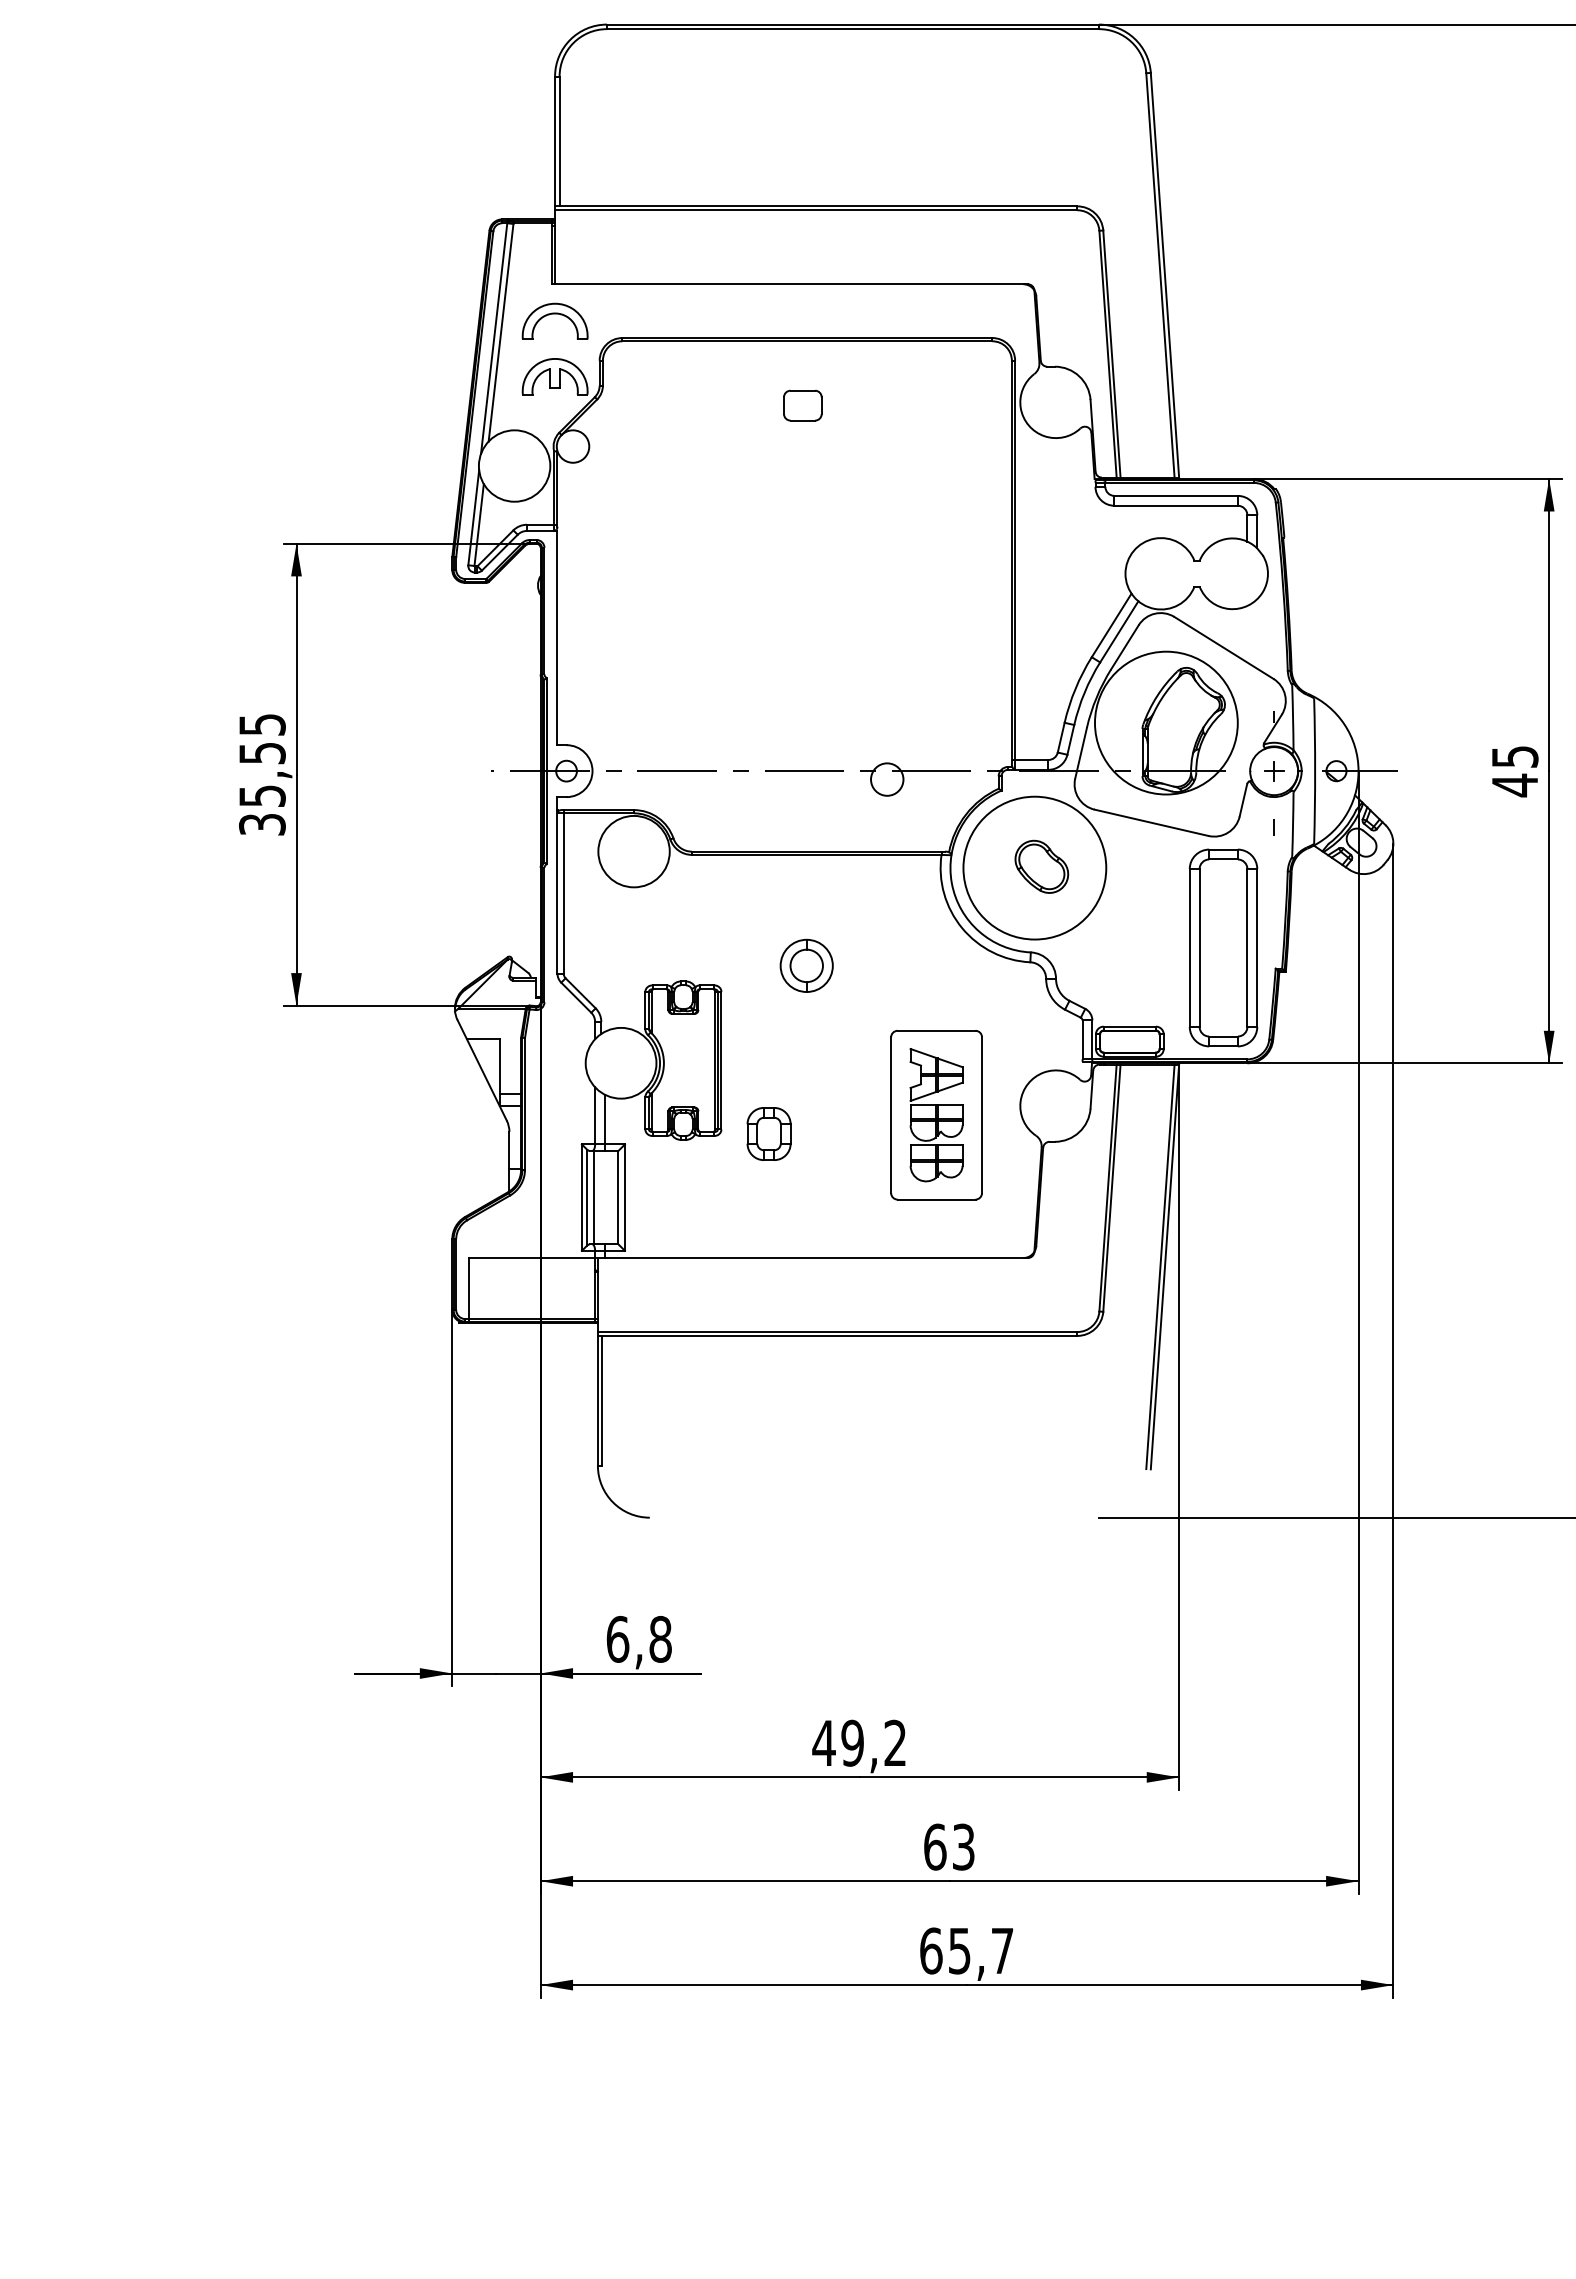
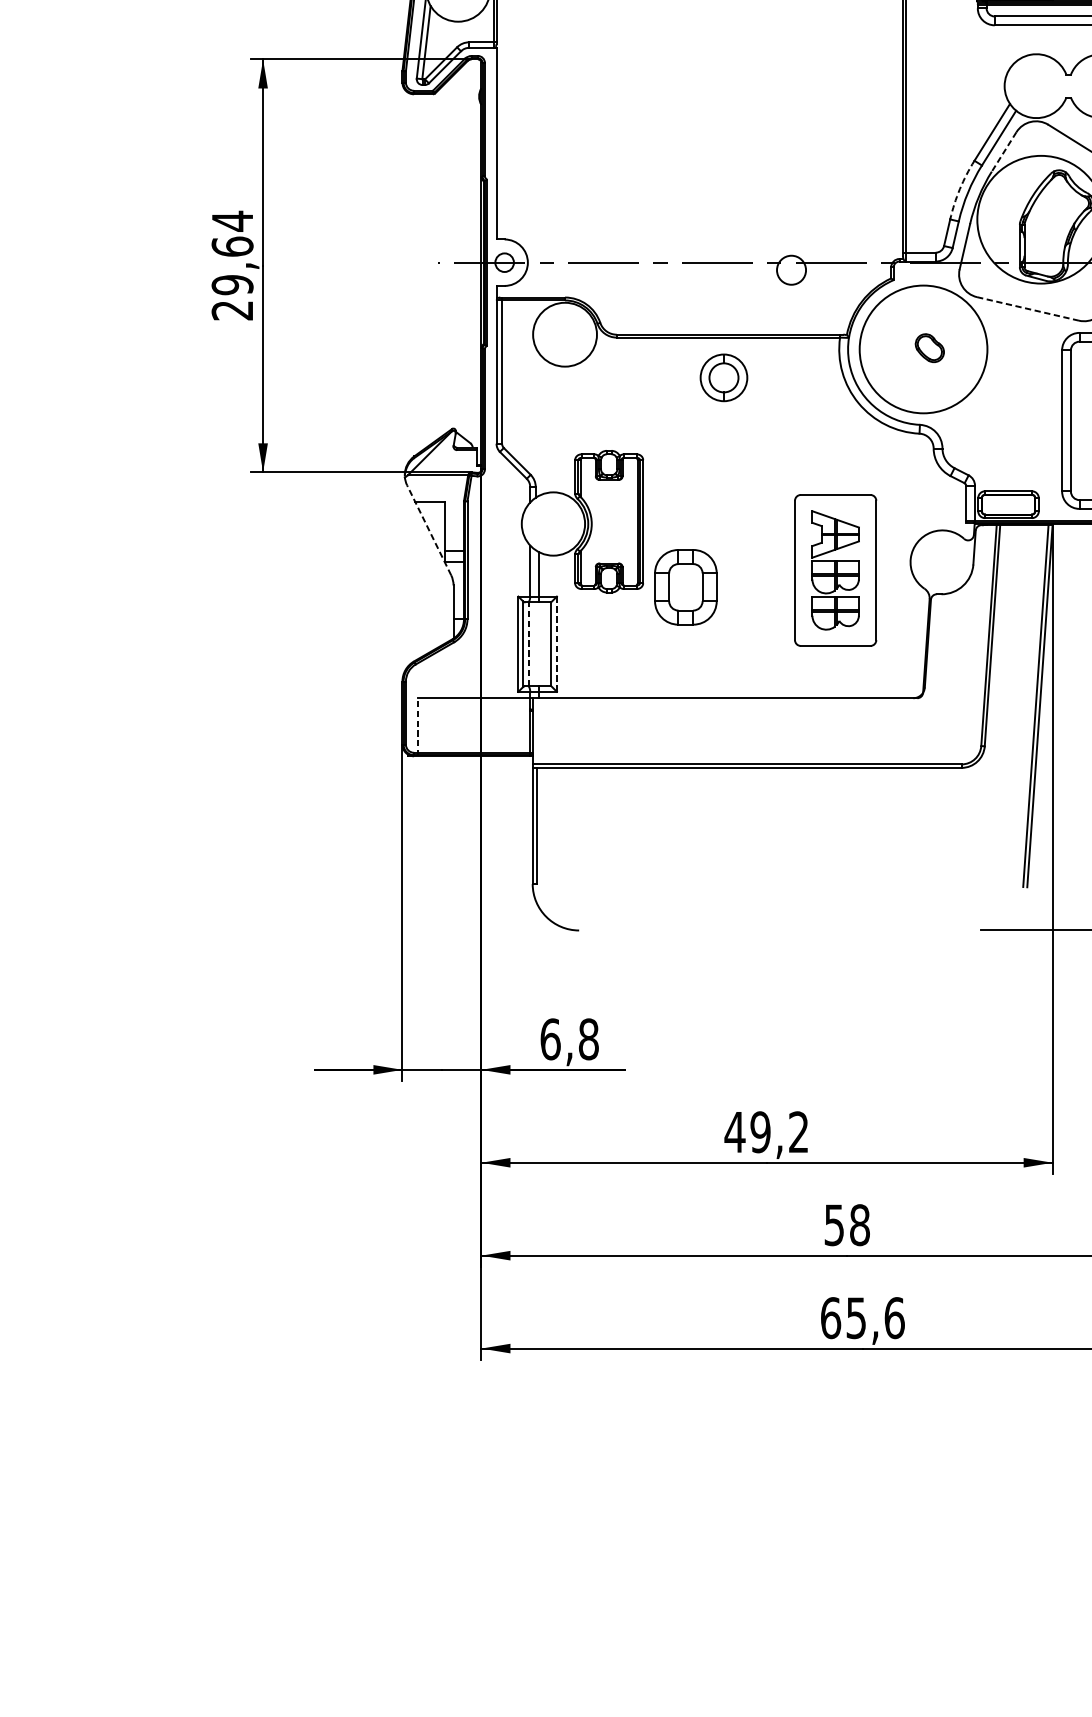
line: (1124, 647) -> (1003, 152), solid -> dashed
arc: (1075, 688) -> (959, 188), solid -> dashed
text: (262, 774) -> (232, 265), 35,55 -> 29,64
line: (1152, 822) -> (1028, 308), solid -> dashed
part: (1041, 866) -> (929, 347), size x0.6
part: (806, 965) -> (723, 377), moved
line: (482, 1070) -> (429, 530), solid -> dashed
part: (768, 1133) -> (685, 586), size x1.6
line: (593, 1197) -> (528, 644), solid -> dashed
line: (624, 1198) -> (556, 644), solid -> dashed
line: (469, 1289) -> (417, 726), solid -> dashed
text: (949, 1846) -> (847, 1224), 63 -> 58
text: (1002, 1950) -> (894, 1317), 65,7 -> 65,6

